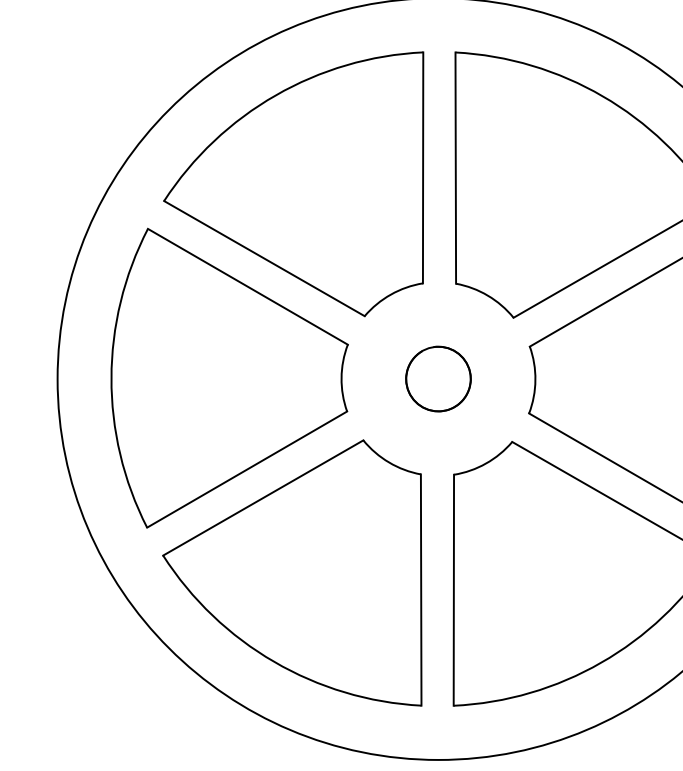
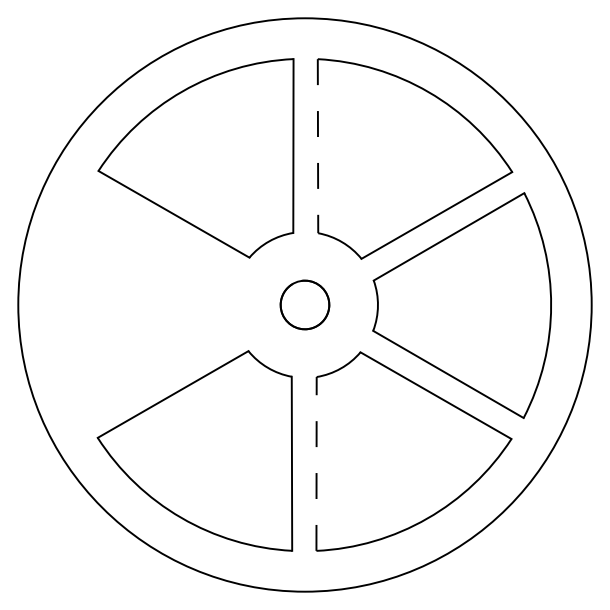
line: (456, 168) -> (318, 146), solid -> dashed
part: (229, 378) -> (147, 304), removed
line: (453, 589) -> (316, 463), solid -> dashed

